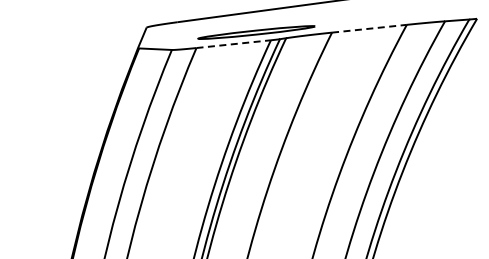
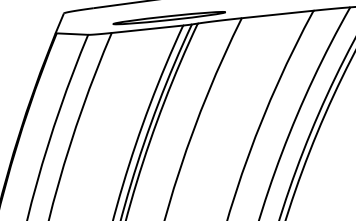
line: (369, 28) -> (277, 14), dashed -> solid
line: (234, 44) -> (148, 29), dashed -> solid

